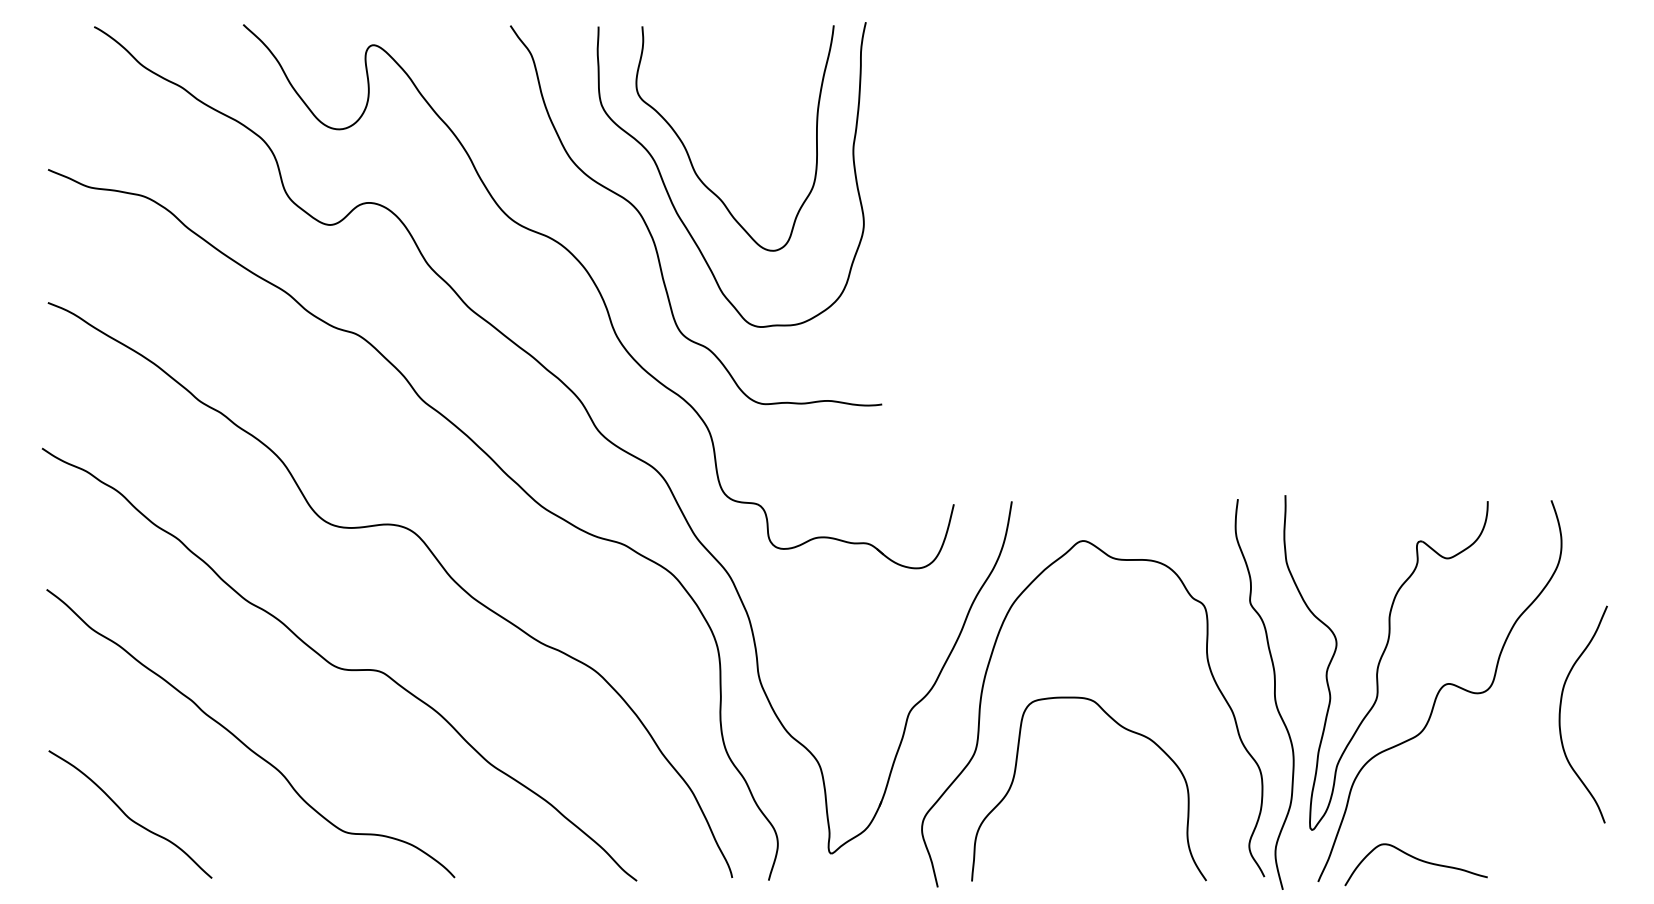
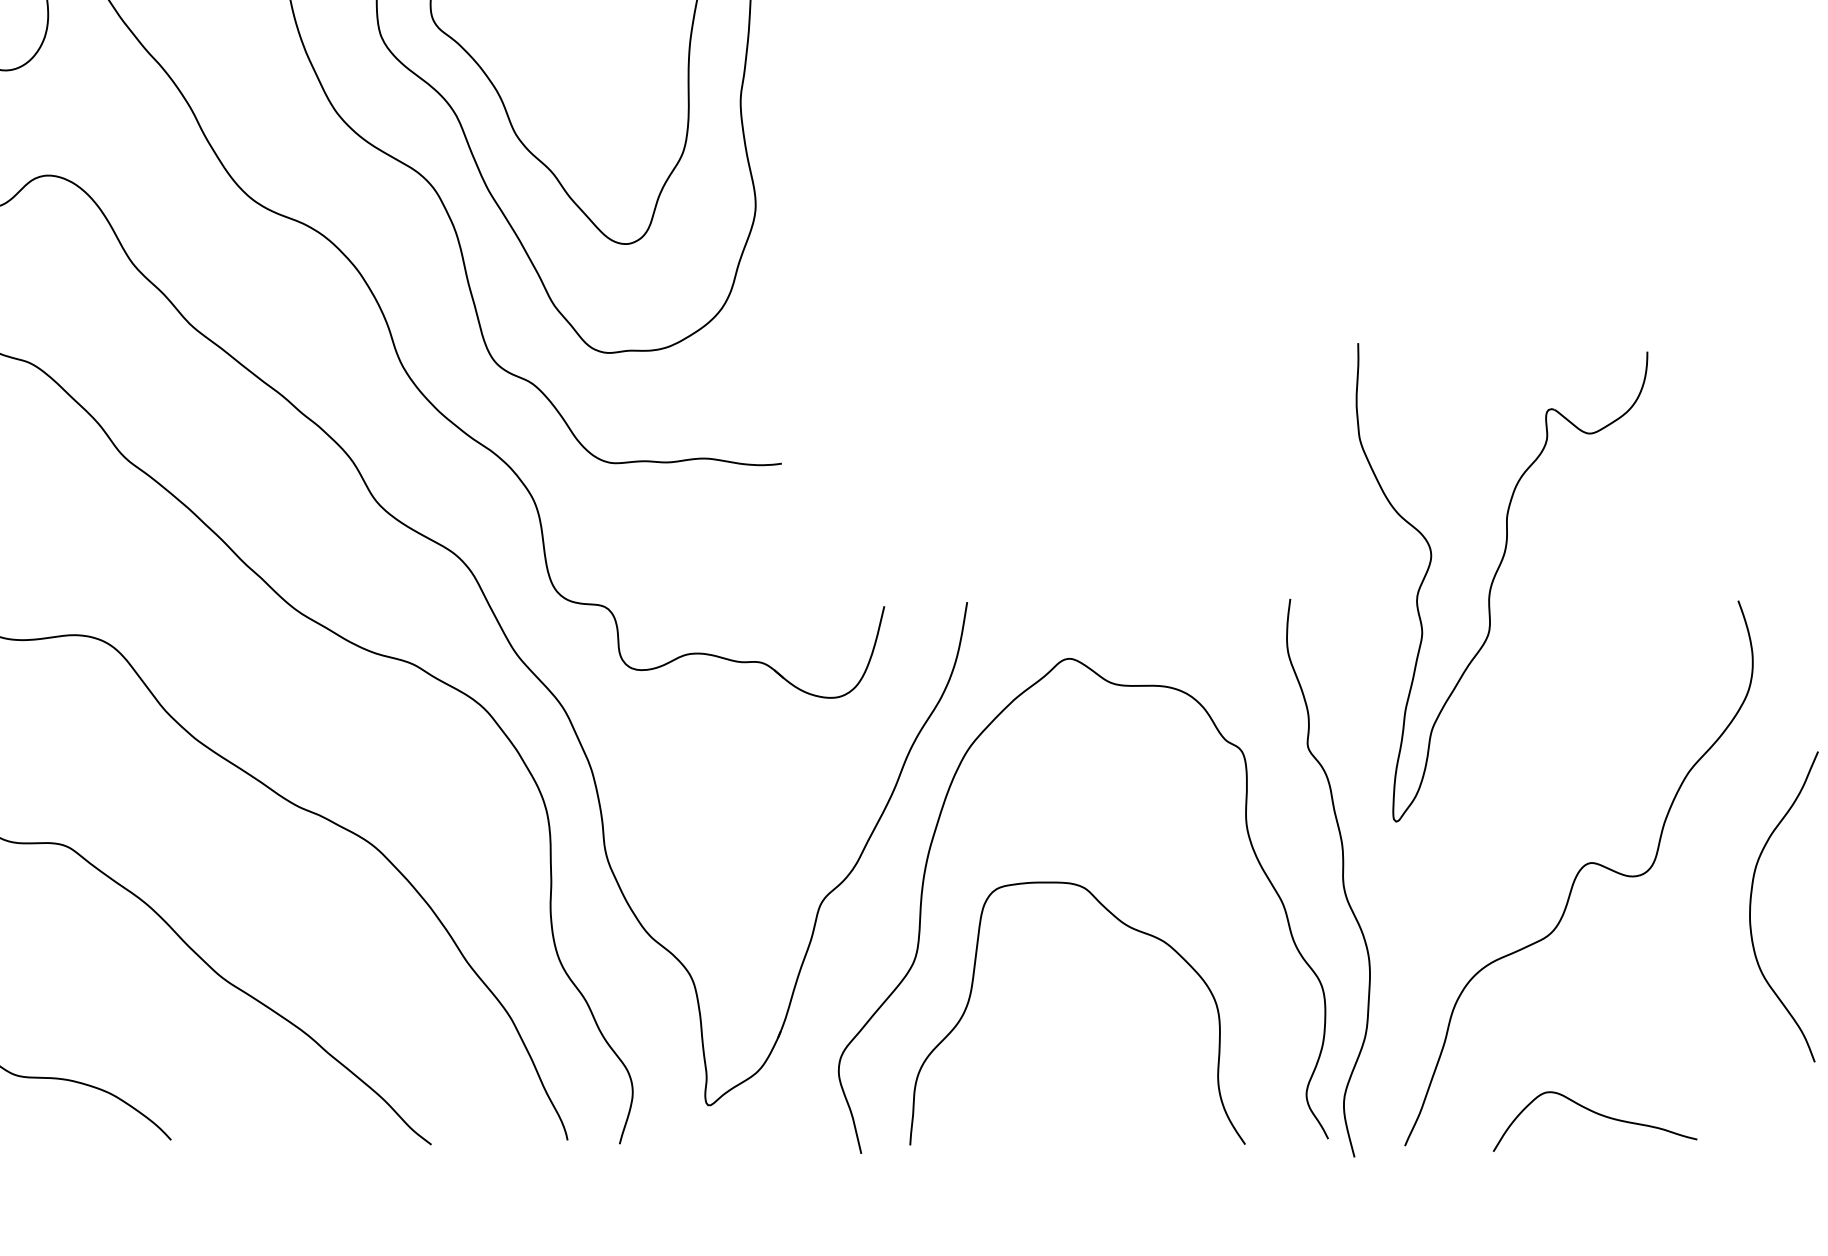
part: (1385, 662) -> (1501, 582), moved
curve: (1415, 859) -> (1594, 1113), moved

